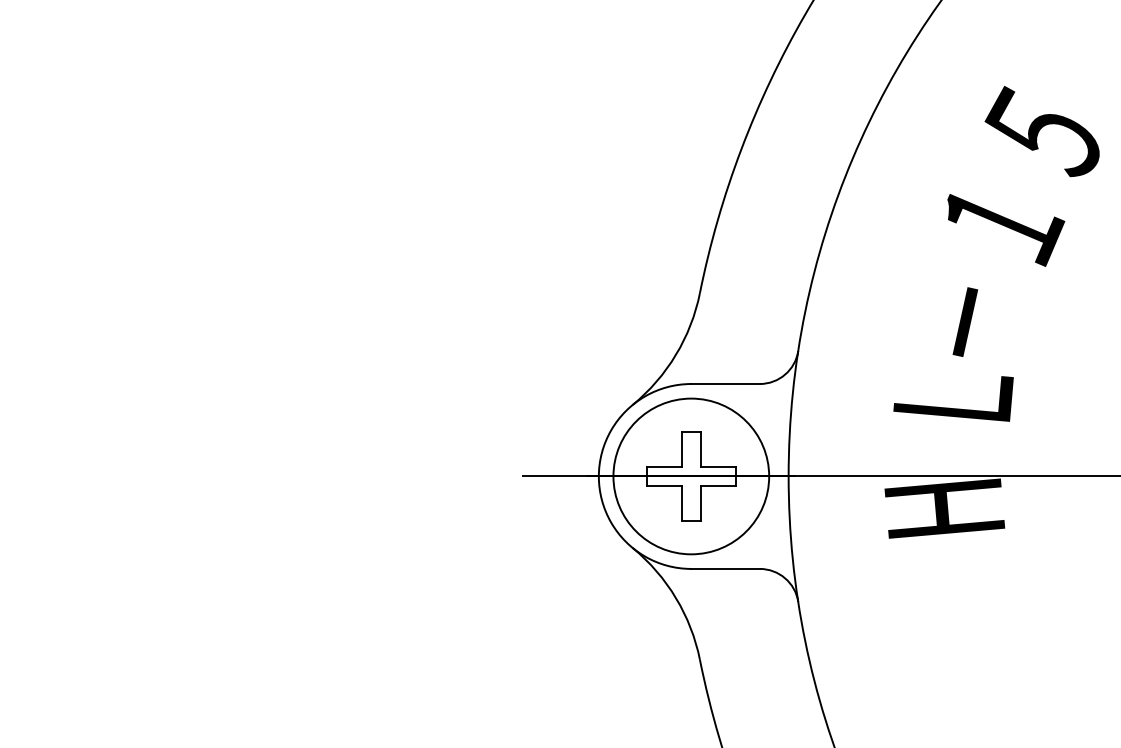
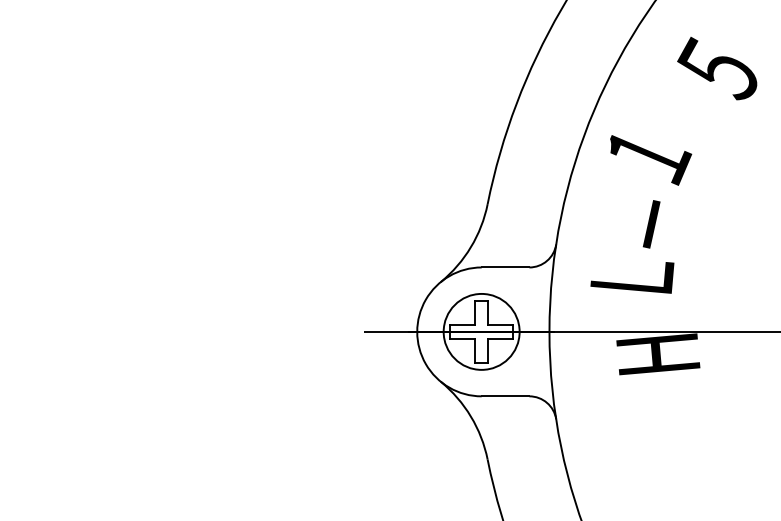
text: (1042, 131) -> (717, 68), moved
text: (1006, 230) -> (651, 160), moved
text: (965, 322) -> (651, 224), moved
text: (953, 398) -> (632, 277), moved
circle: (691, 475) -> (481, 331), size x0.7

